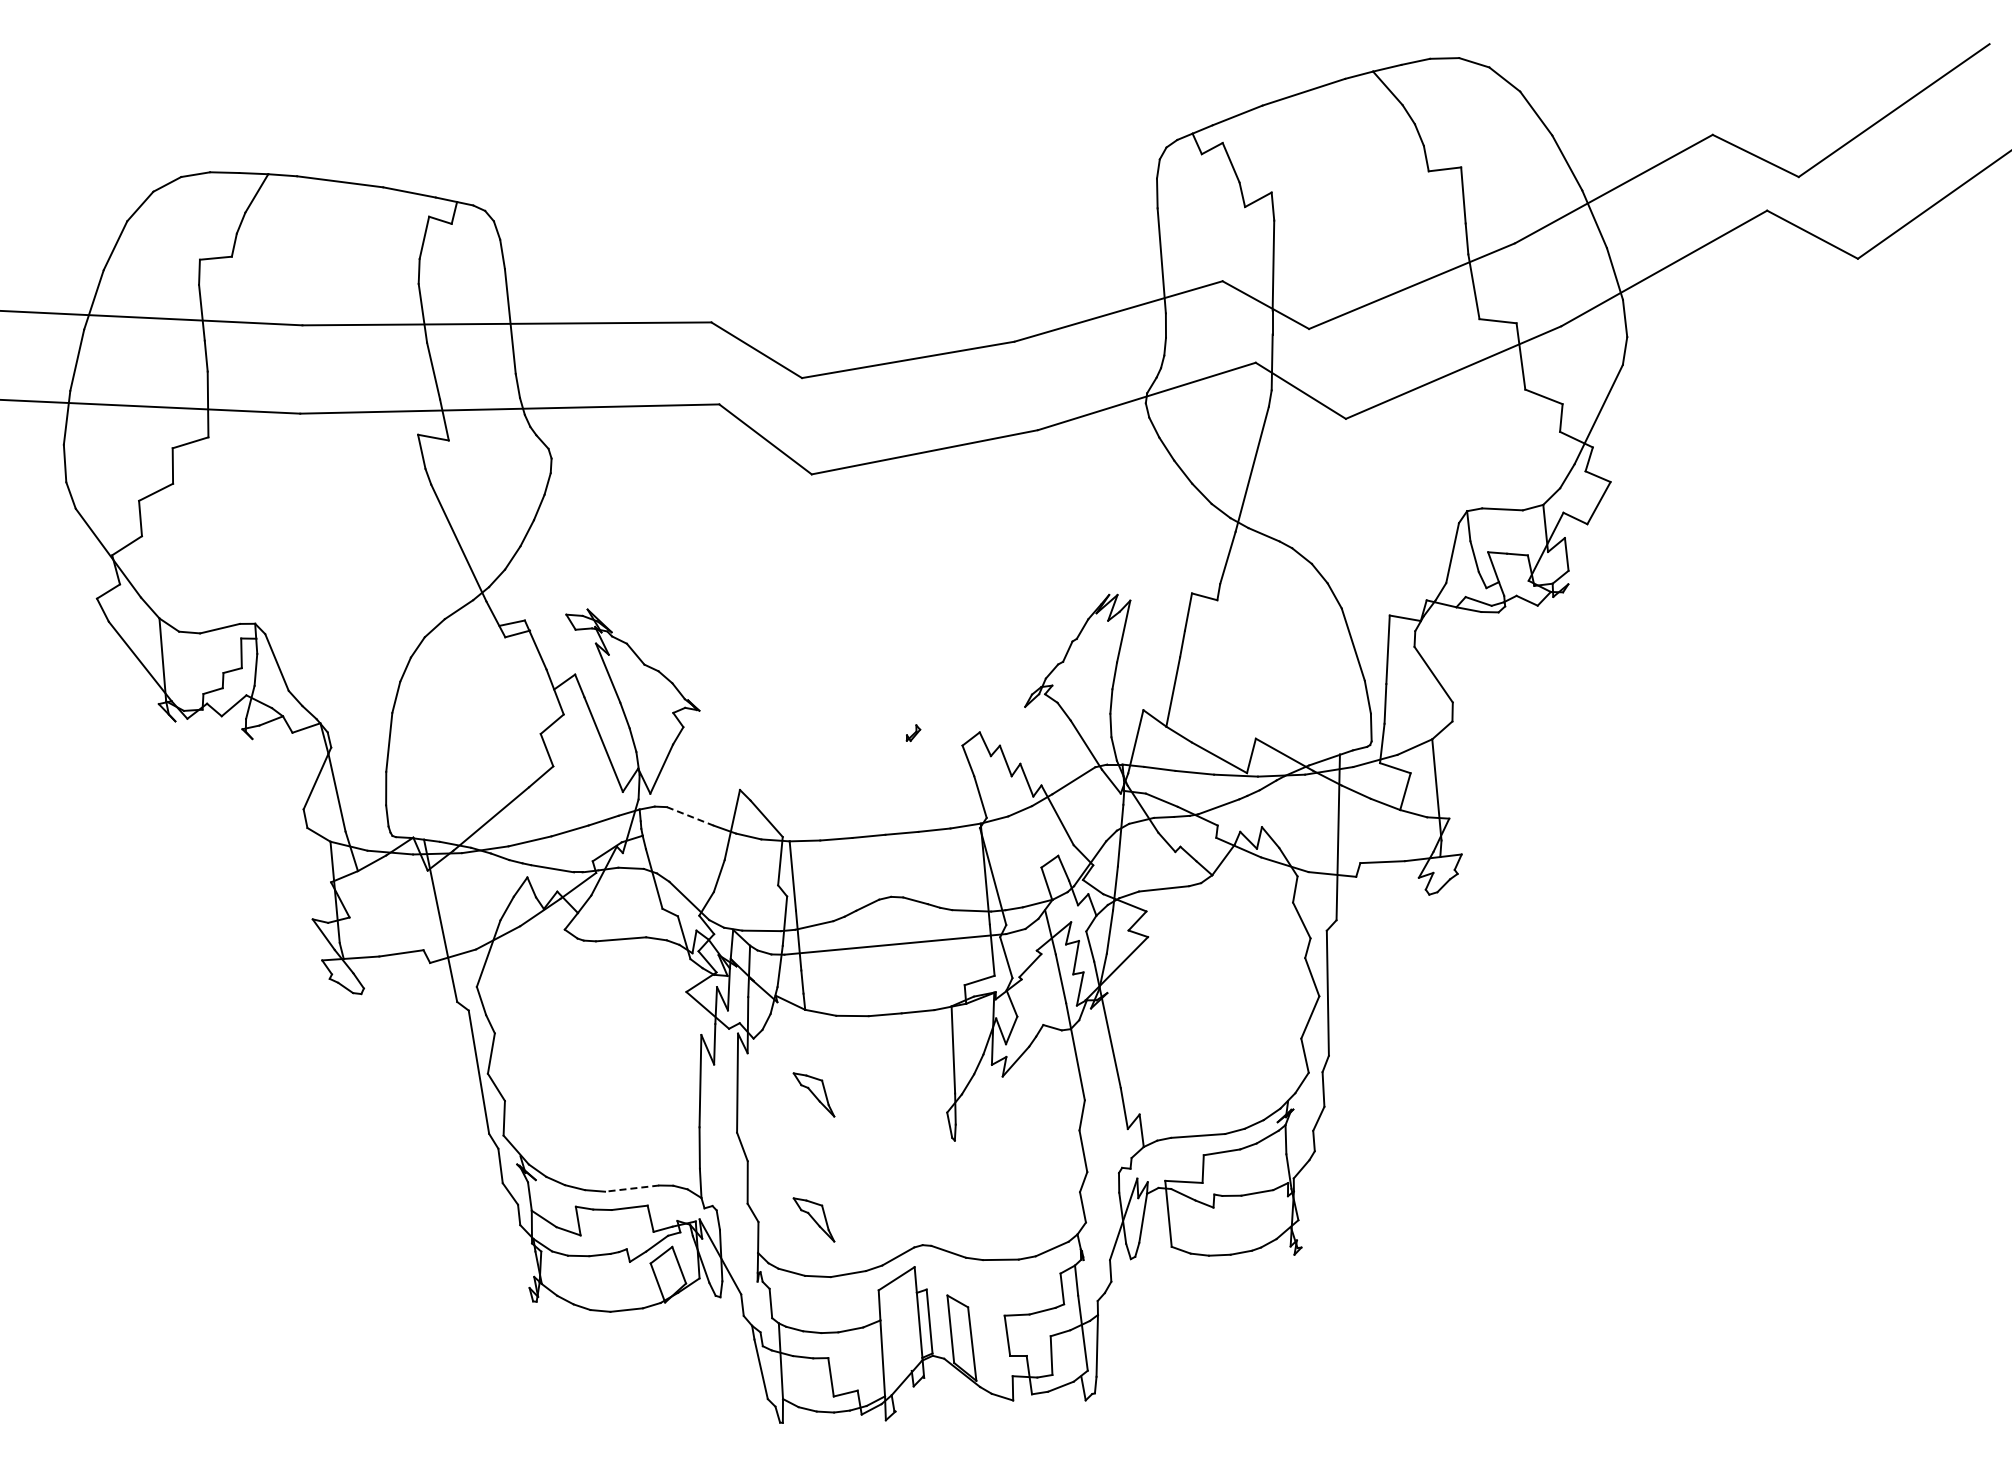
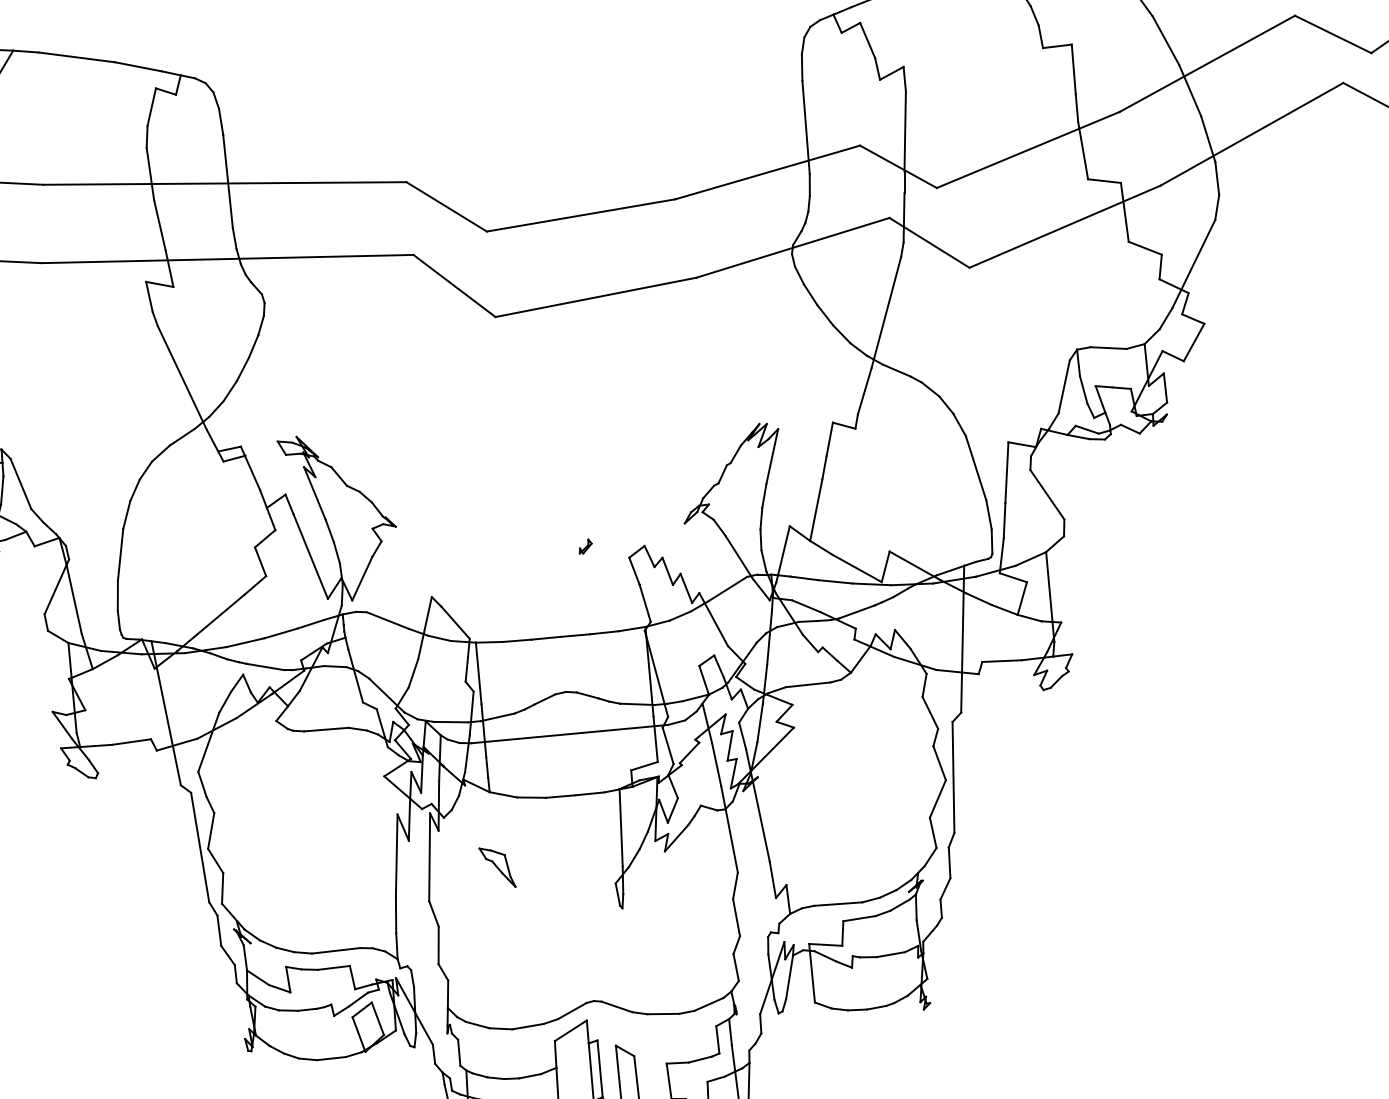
line: (690, 816) -> (387, 620), dashed -> solid
line: (631, 1188) -> (335, 950), dashed -> solid
part: (813, 1219) -> (497, 978), removed

